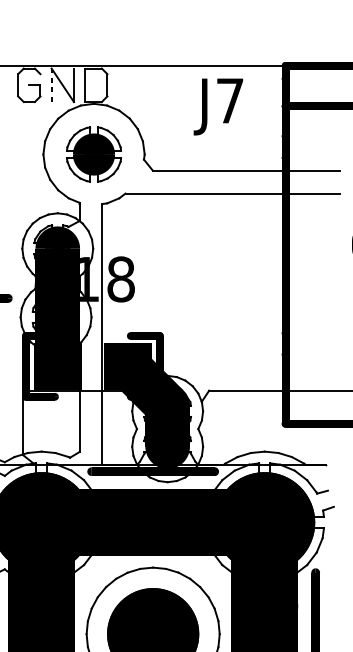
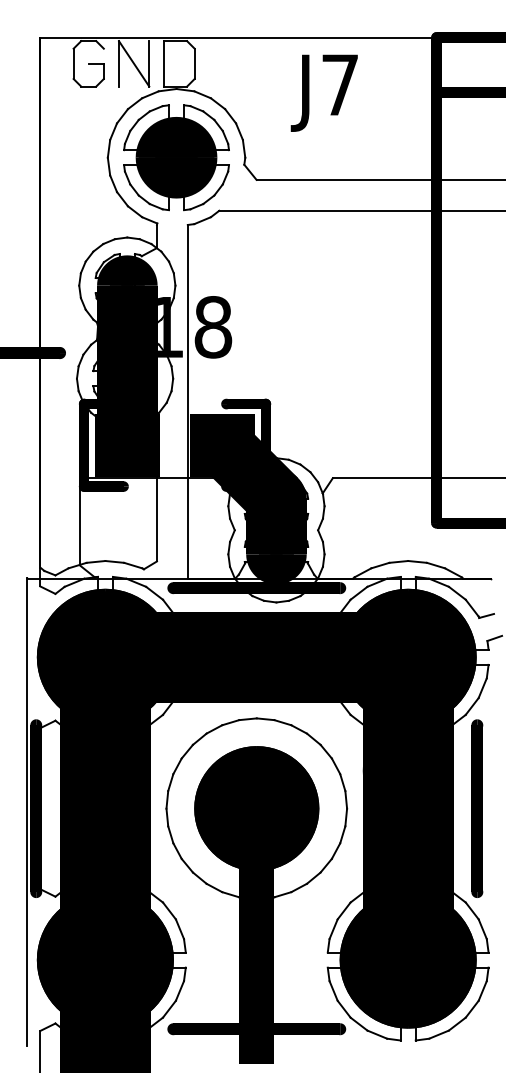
line: (51, 85) -> (118, 63), dashed -> solid
text: (217, 106) -> (323, 92), moved
part: (94, 154) -> (176, 157), size x1.43

